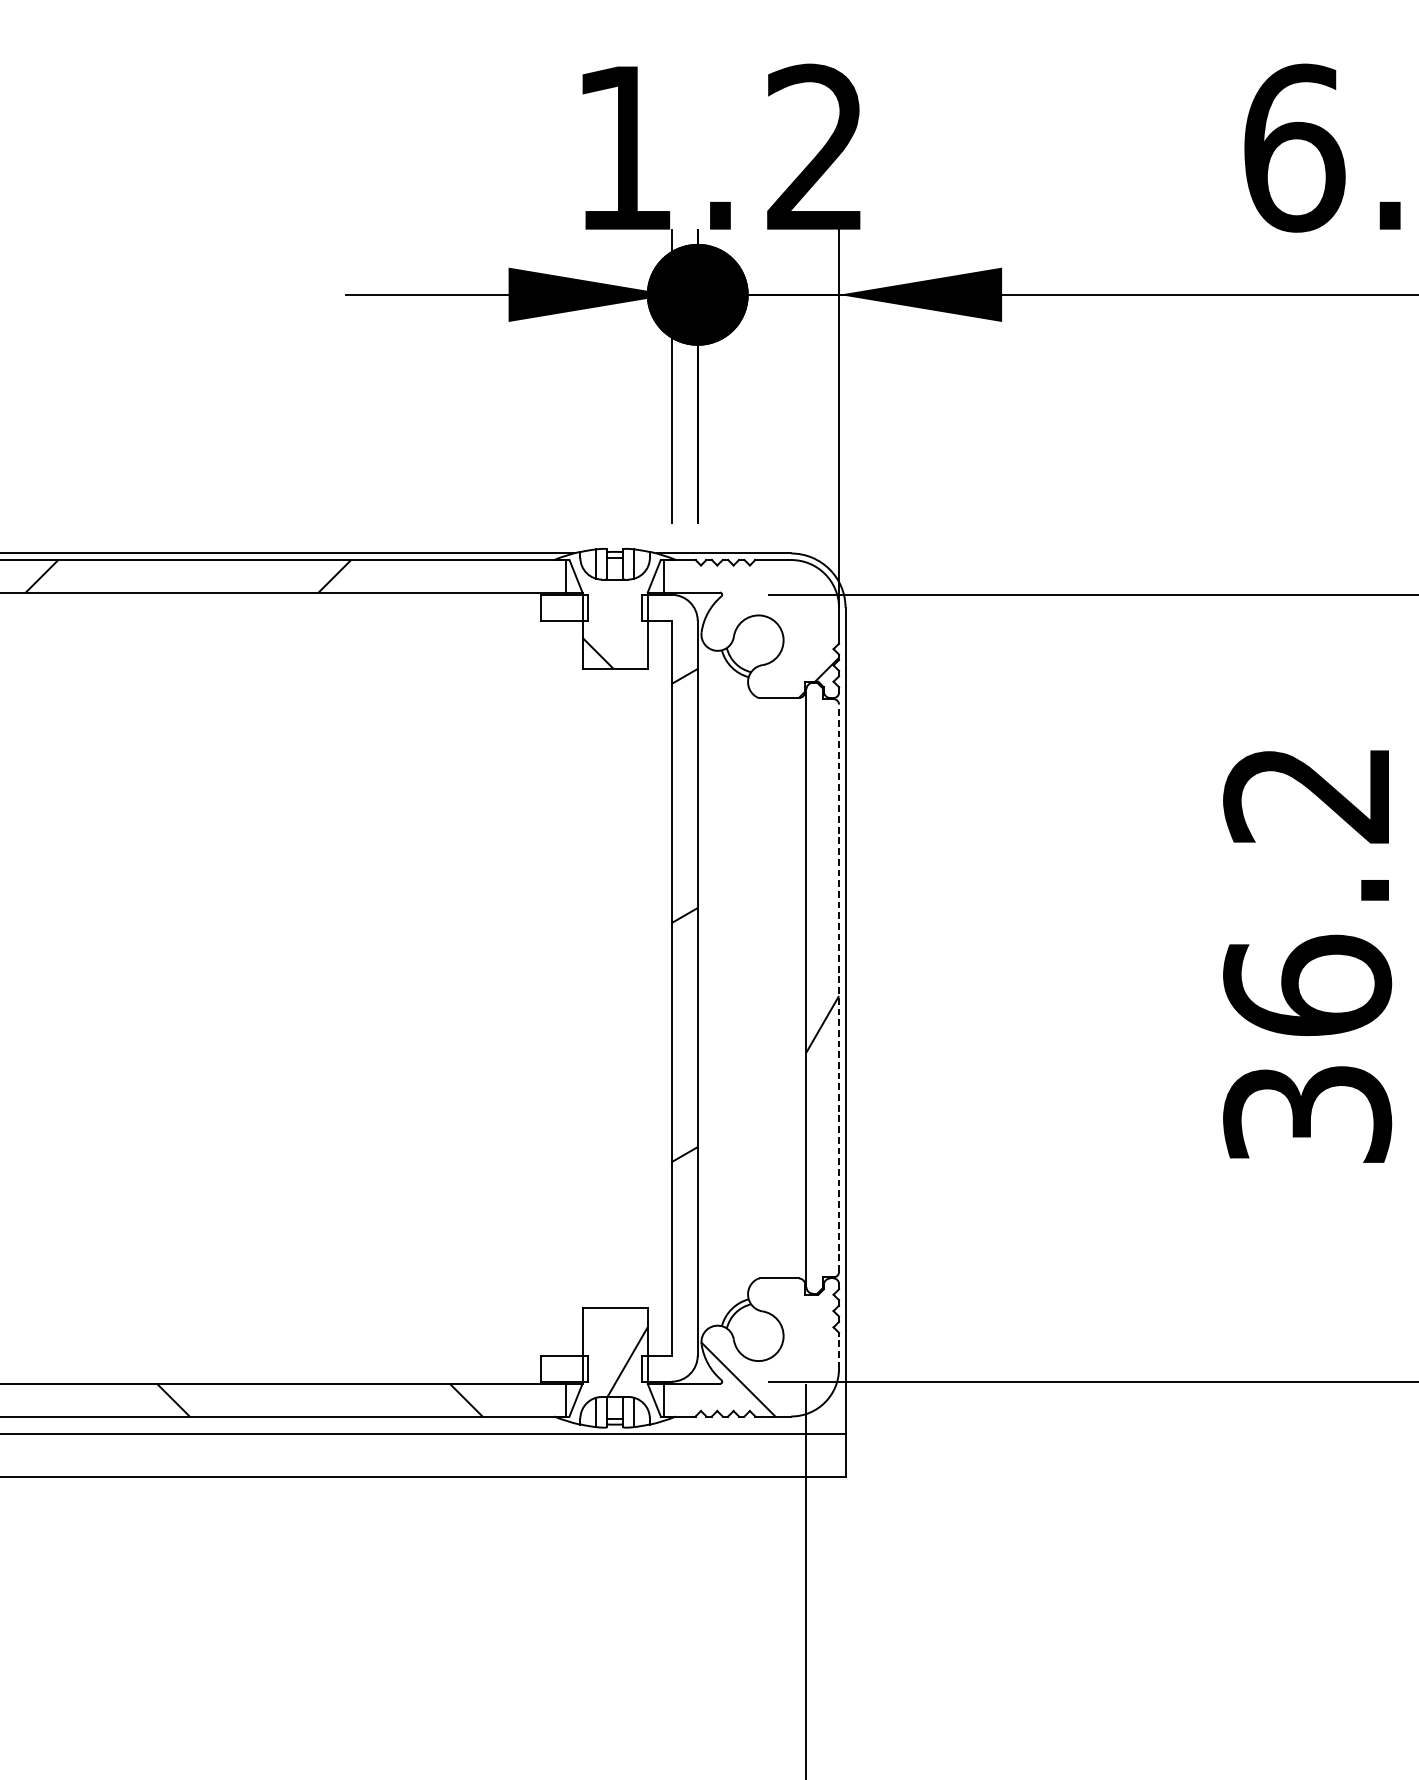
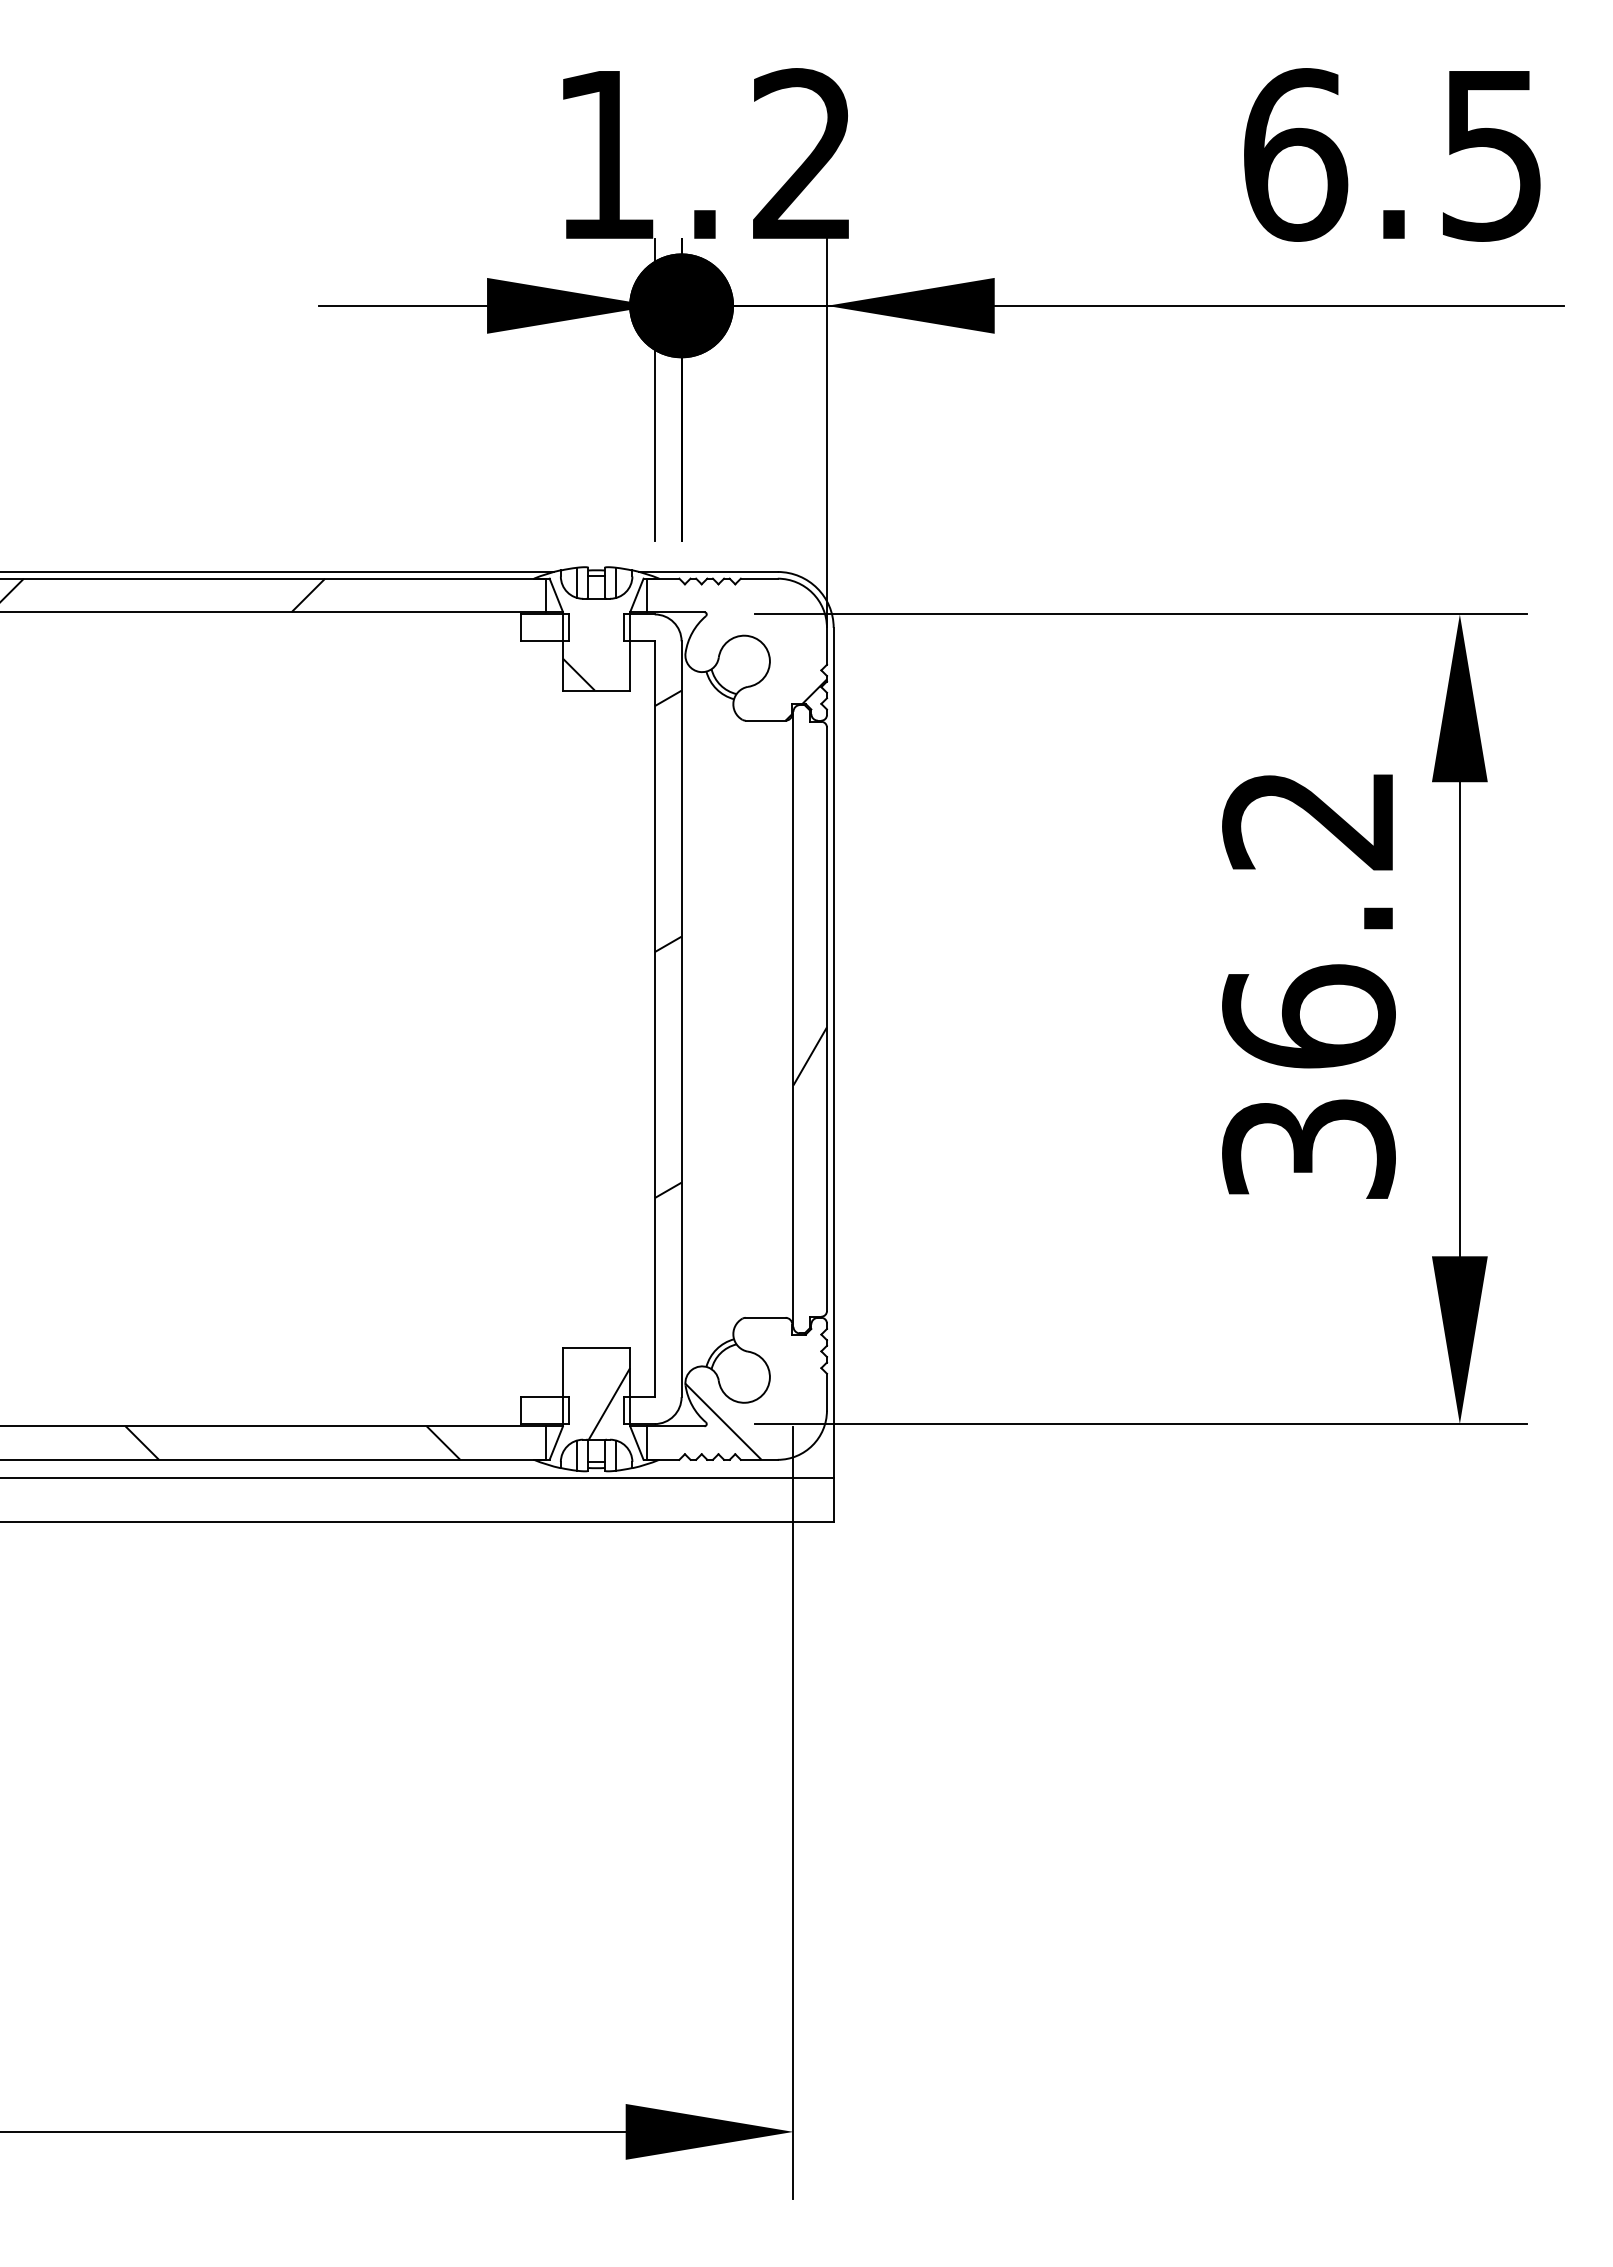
line: (838, 988) -> (826, 1019), dashed -> solid
line: (838, 1350) -> (826, 1391), dashed -> solid

